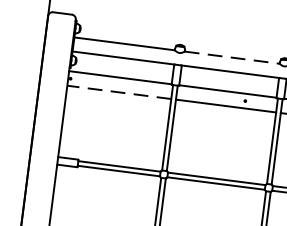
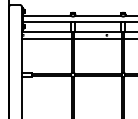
line: (232, 57) -> (98, 15), dashed -> solid
line: (120, 91) -> (47, 38), dashed -> solid

